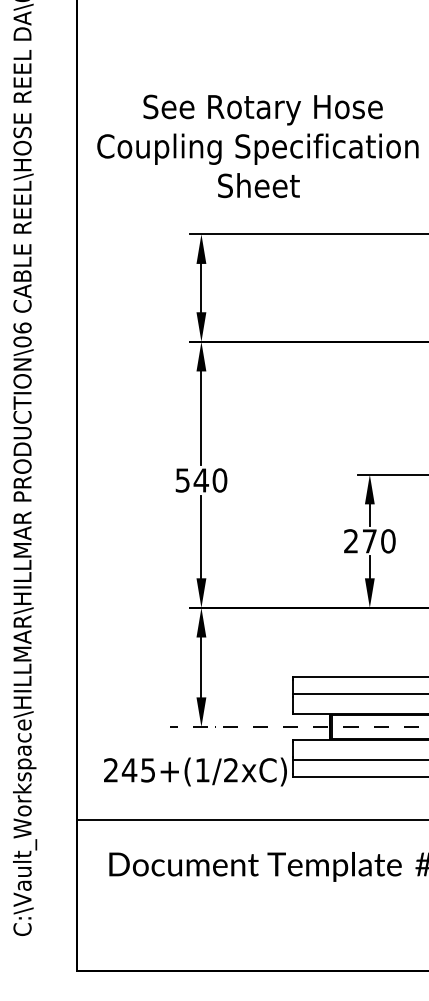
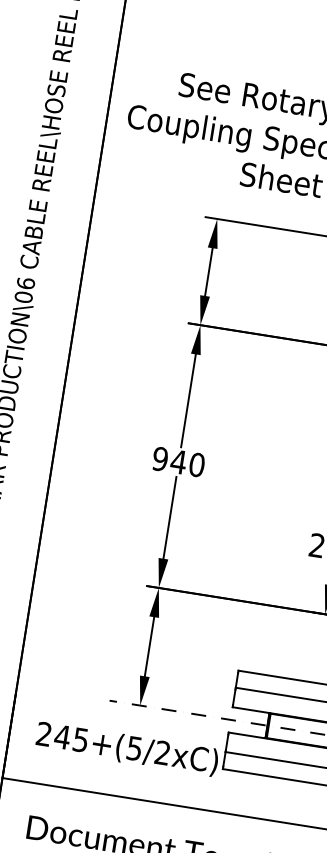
text: (182, 480) -> (160, 459), 540 -> 940
text: (202, 770) -> (134, 748), 245+(1/2xC) -> 245+(5/2xC)

